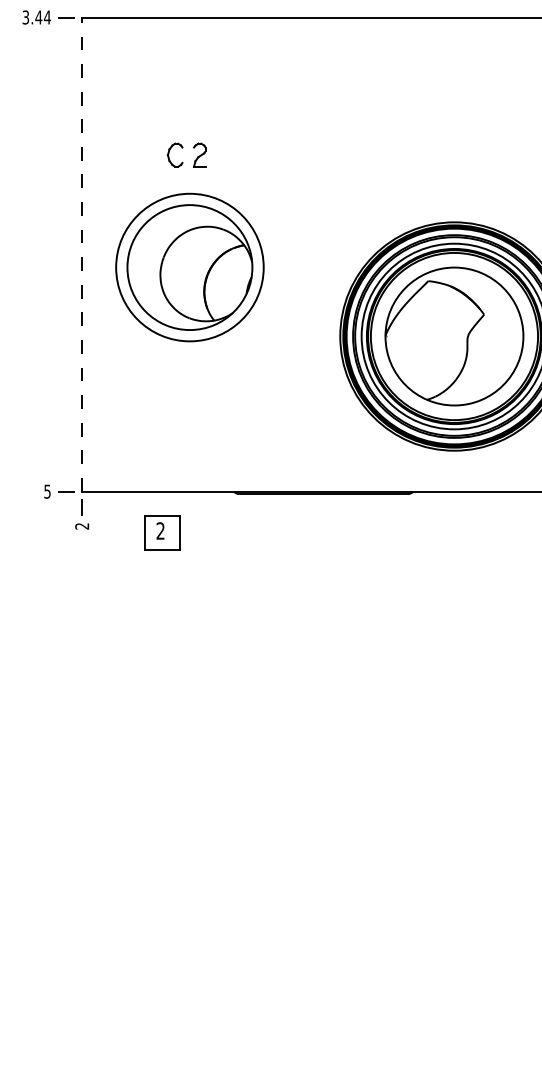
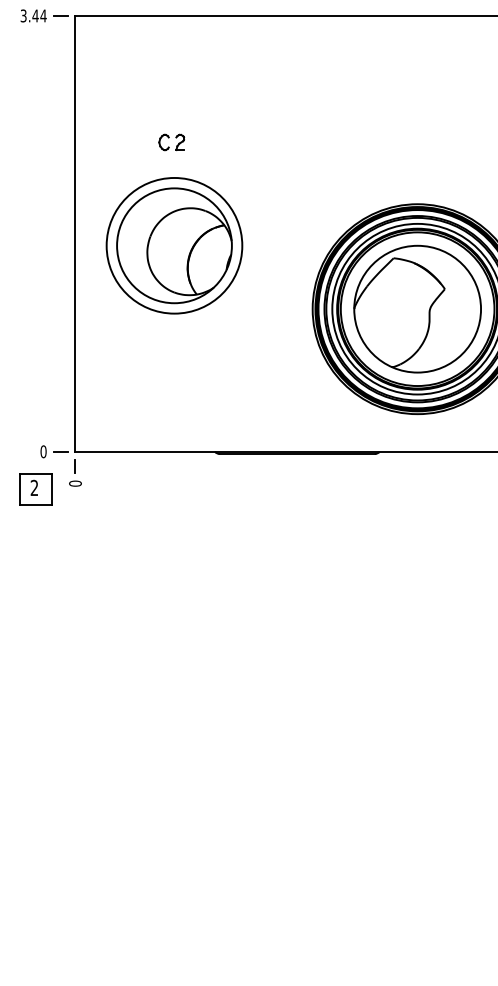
part: (186, 154) -> (171, 141), size x0.71
line: (82, 254) -> (75, 233), dashed -> solid
text: (47, 491) -> (43, 451), 5 -> 0
text: (82, 526) -> (75, 483), 2 -> 0
part: (162, 532) -> (36, 489), moved

